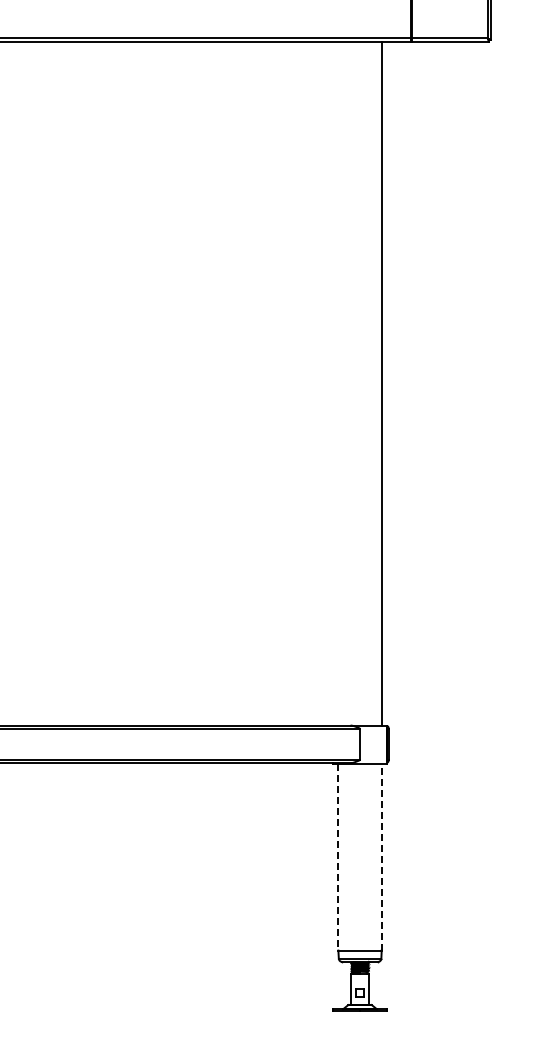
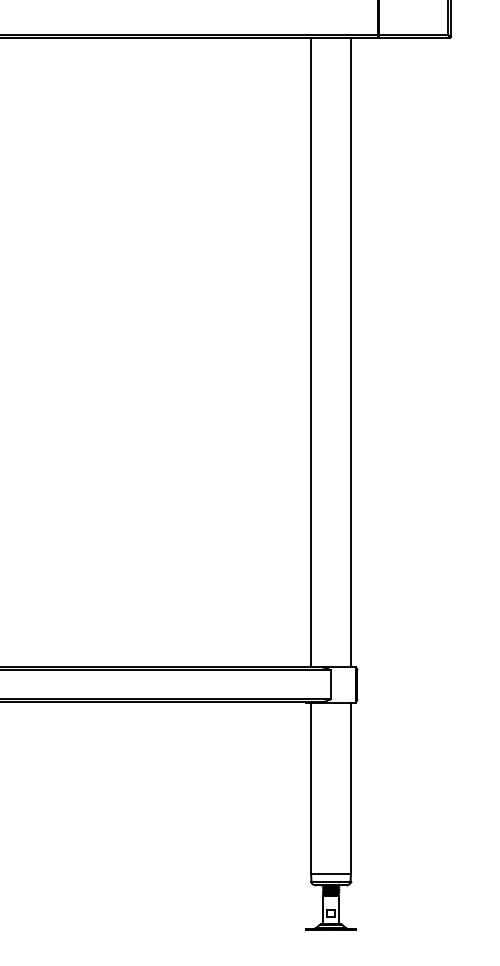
line: (338, 383) -> (311, 352), added
line: (381, 856) -> (350, 787), dashed -> solid
line: (338, 857) -> (311, 788), dashed -> solid

